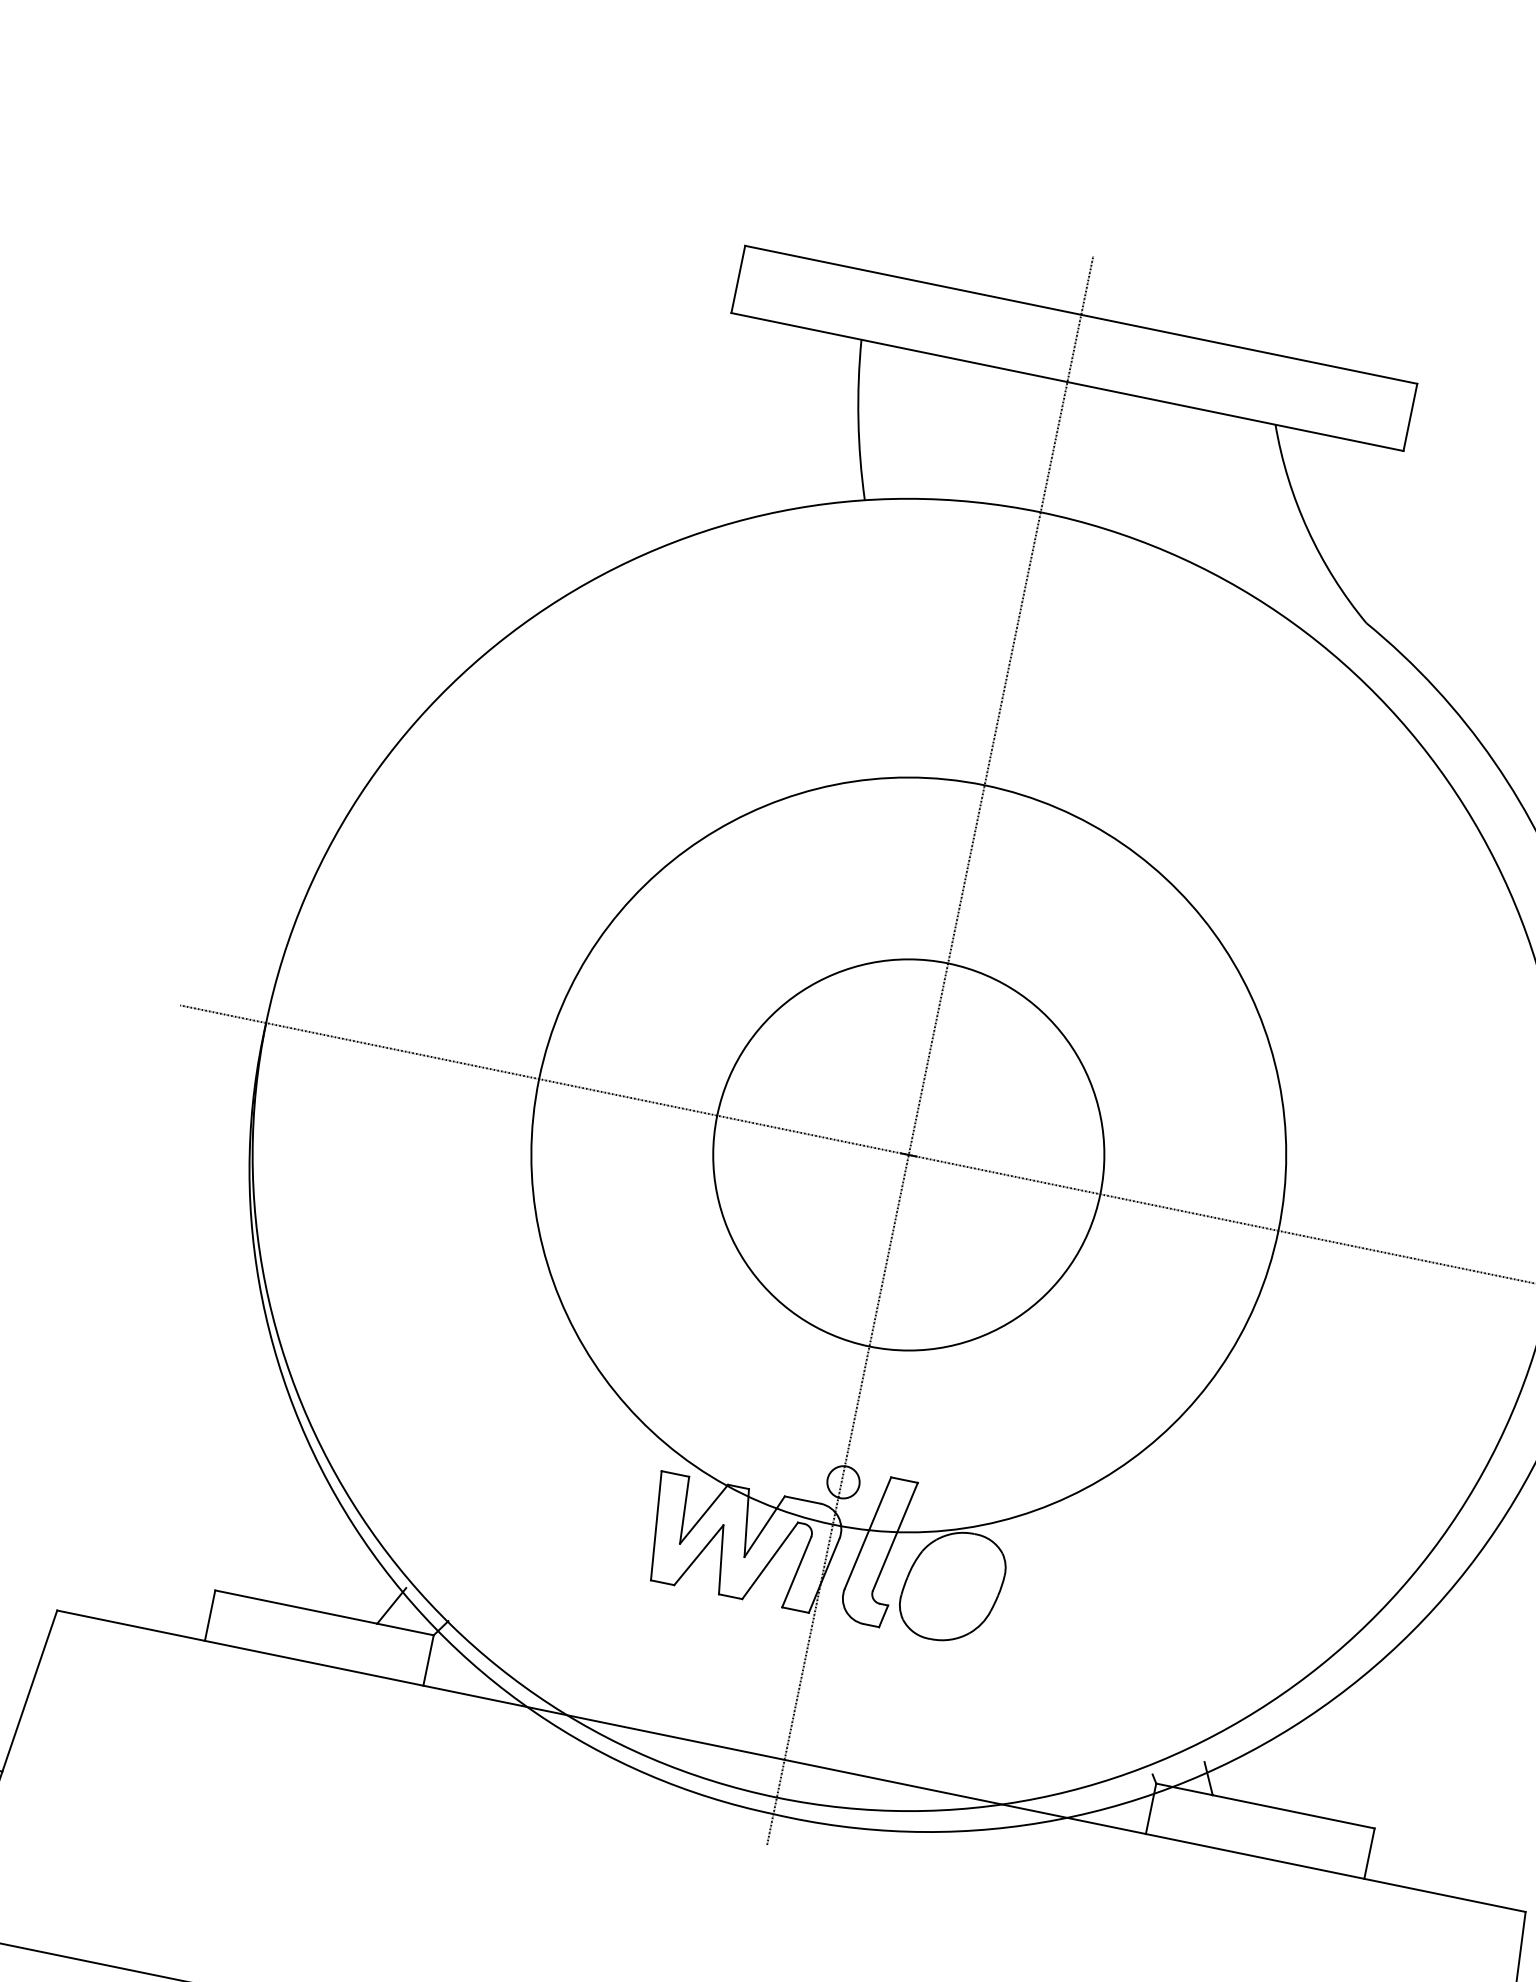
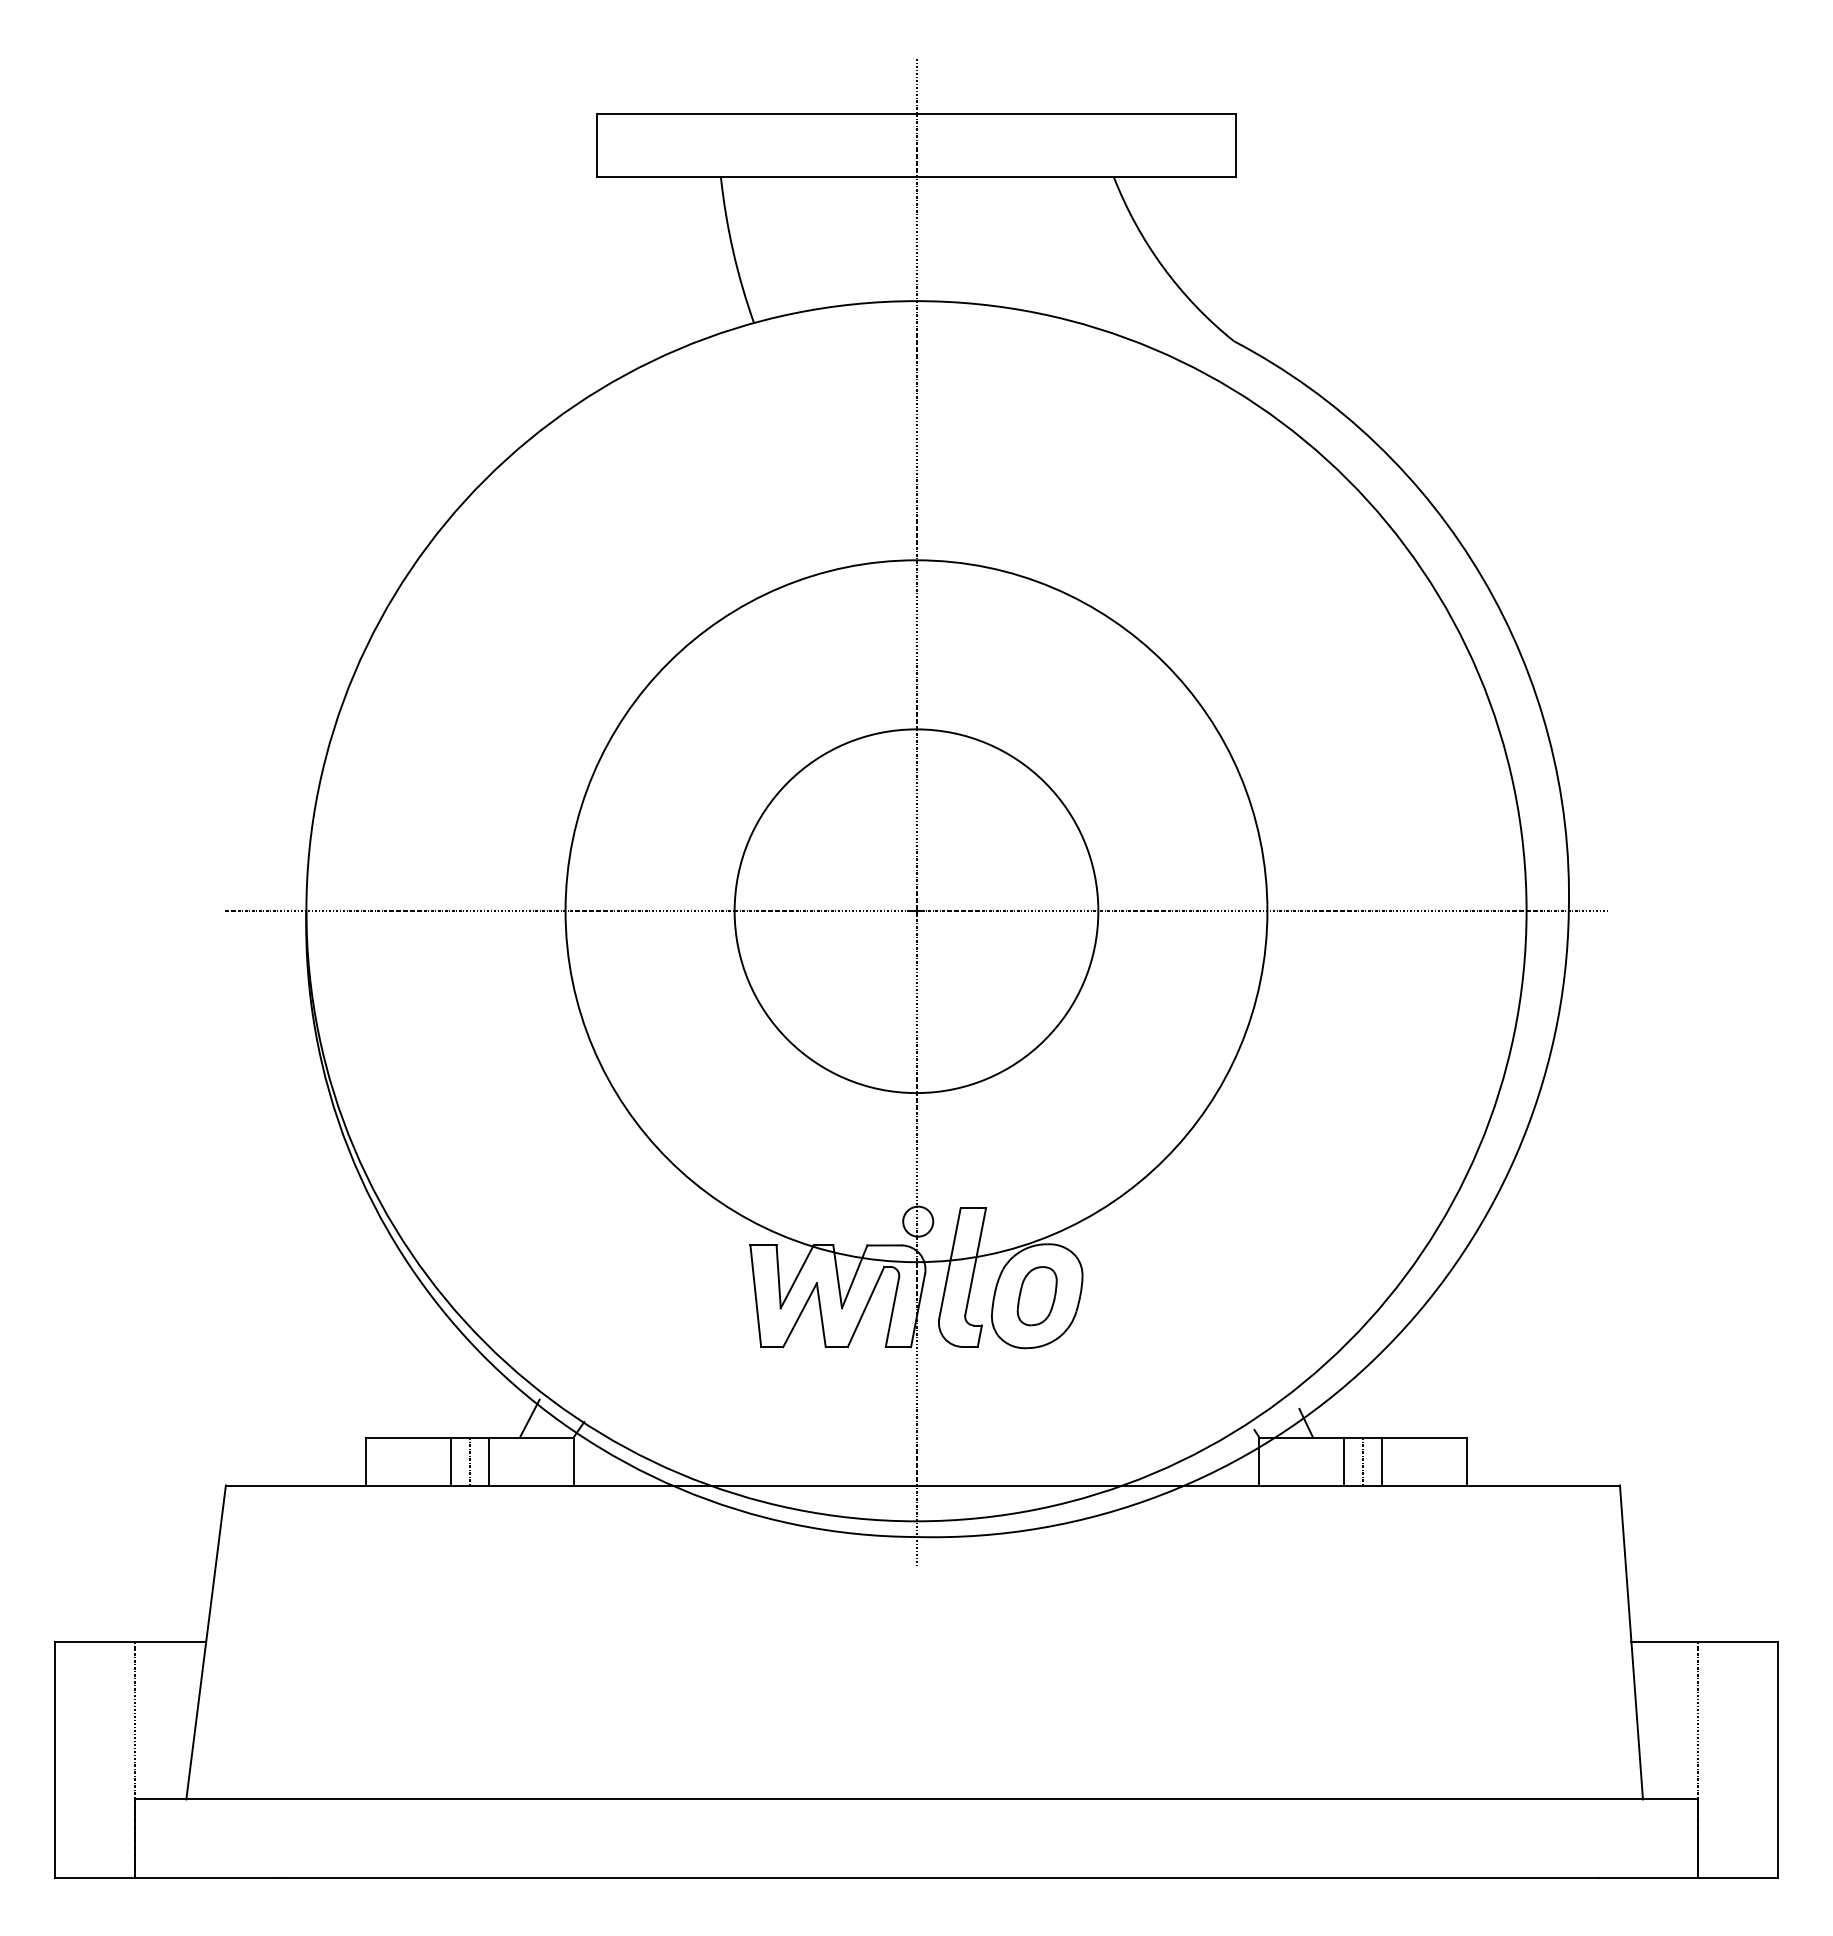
part: (951, 1586) -> (1036, 1296), added
line: (298, 1633) -> (450, 1461), added
line: (318, 1637) -> (469, 1461), added
line: (339, 1642) -> (488, 1461), added
line: (1240, 1827) -> (1344, 1461), added
line: (1260, 1831) -> (1363, 1461), added
line: (1280, 1835) -> (1382, 1461), added

